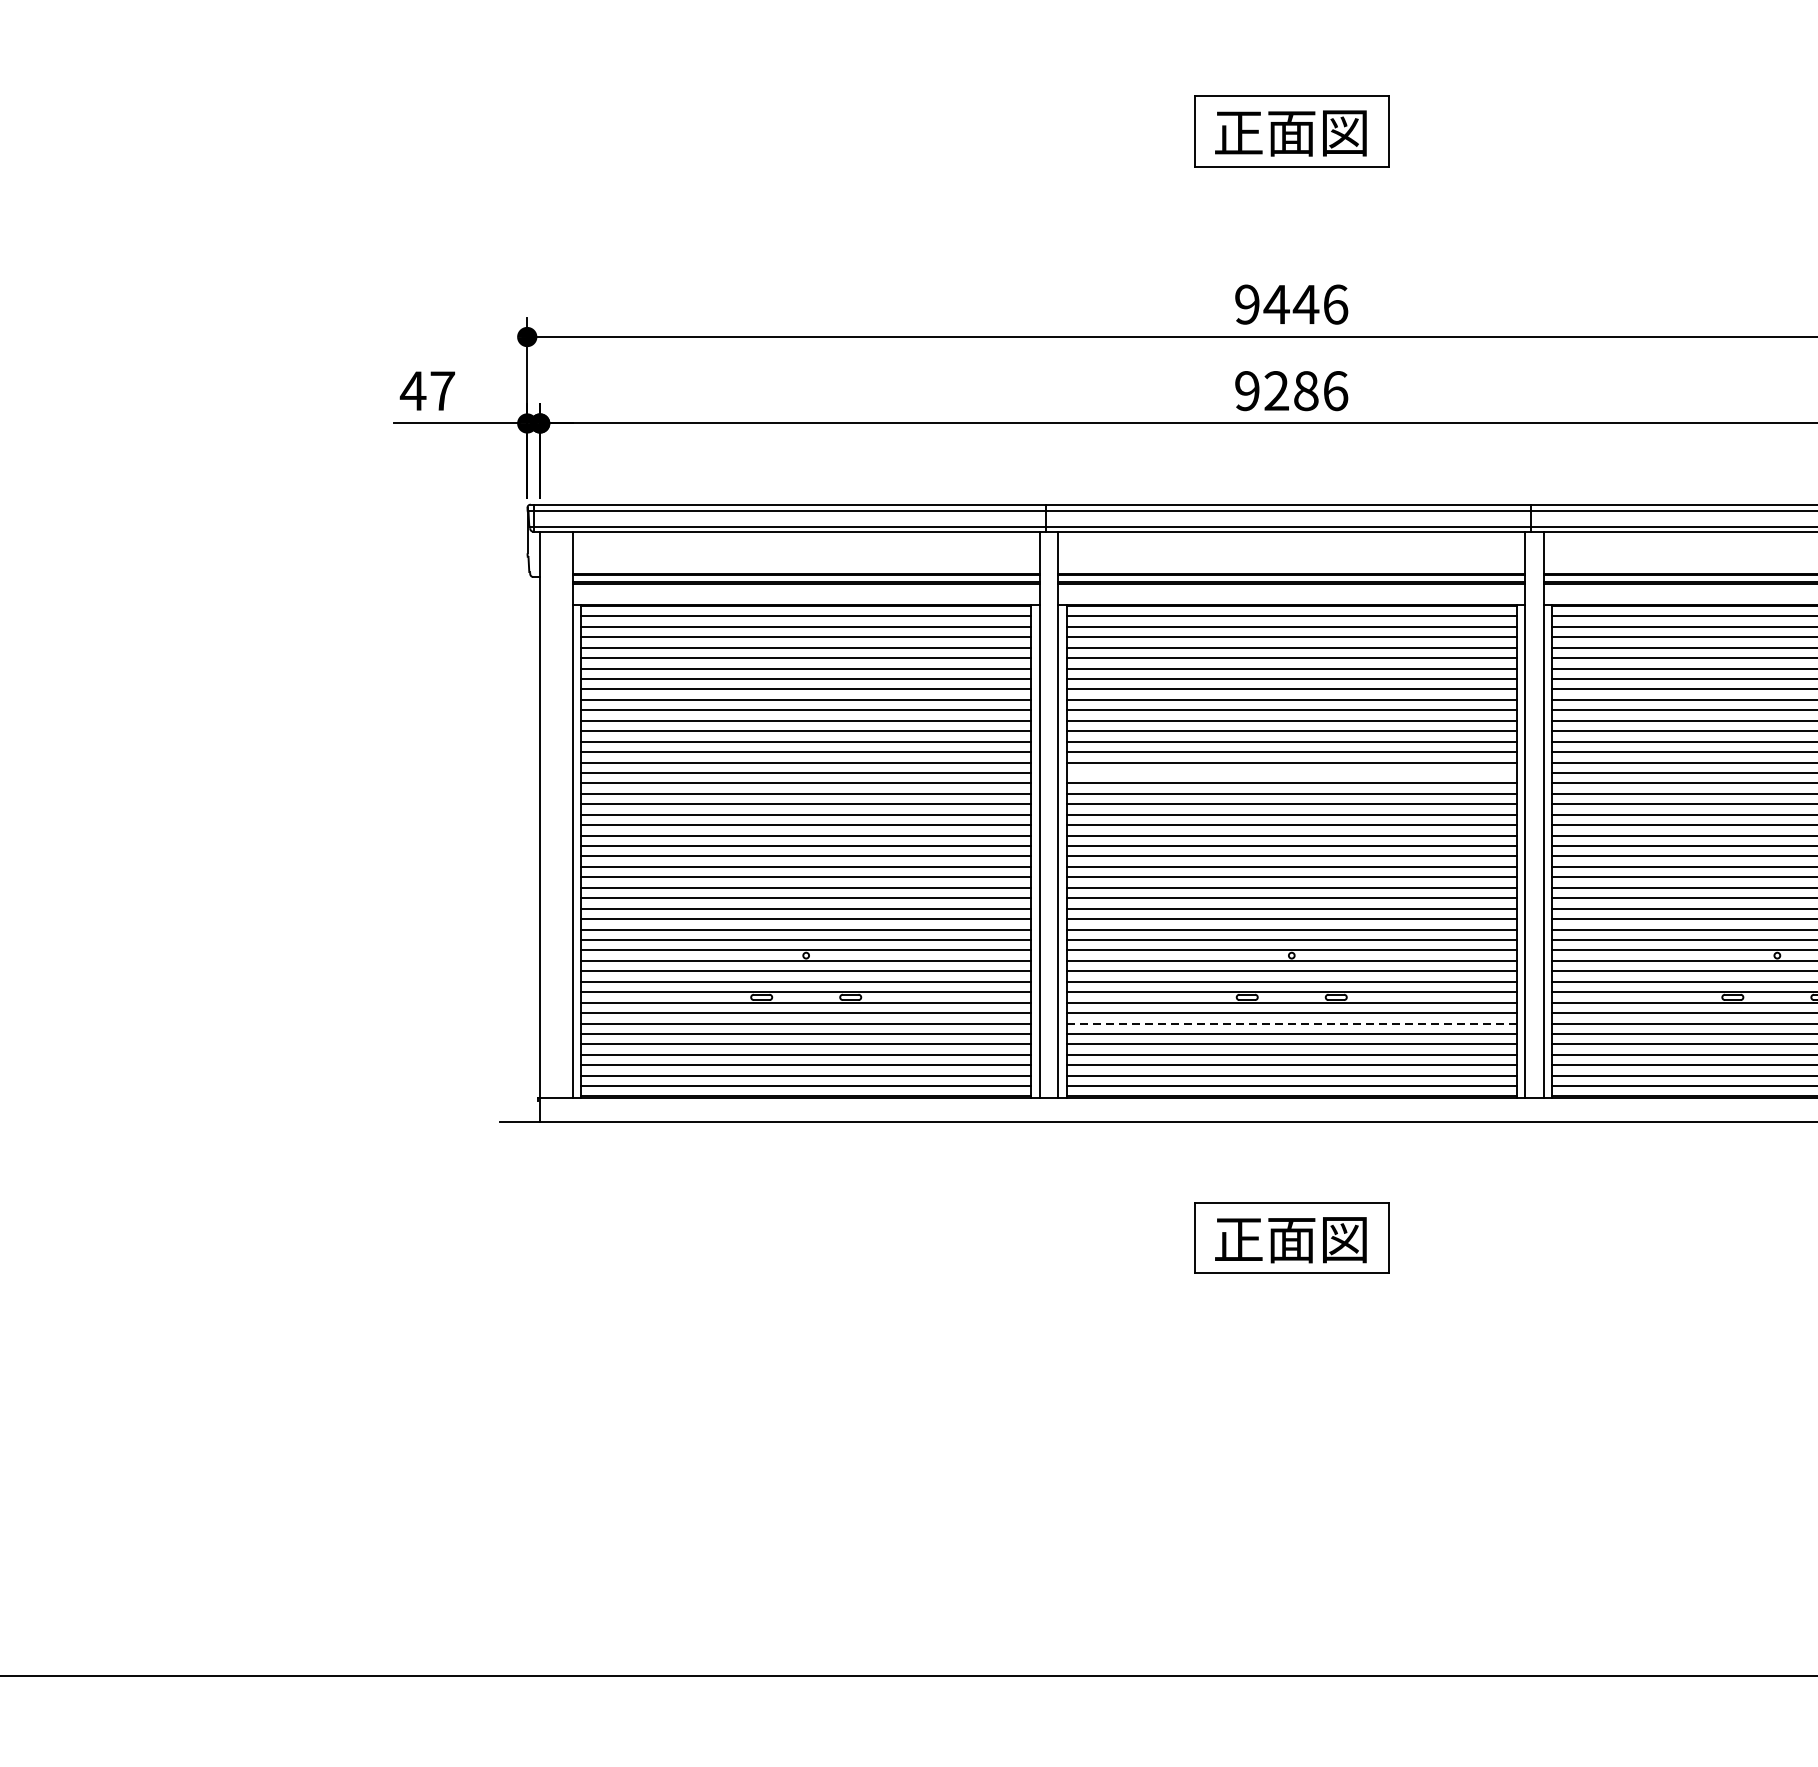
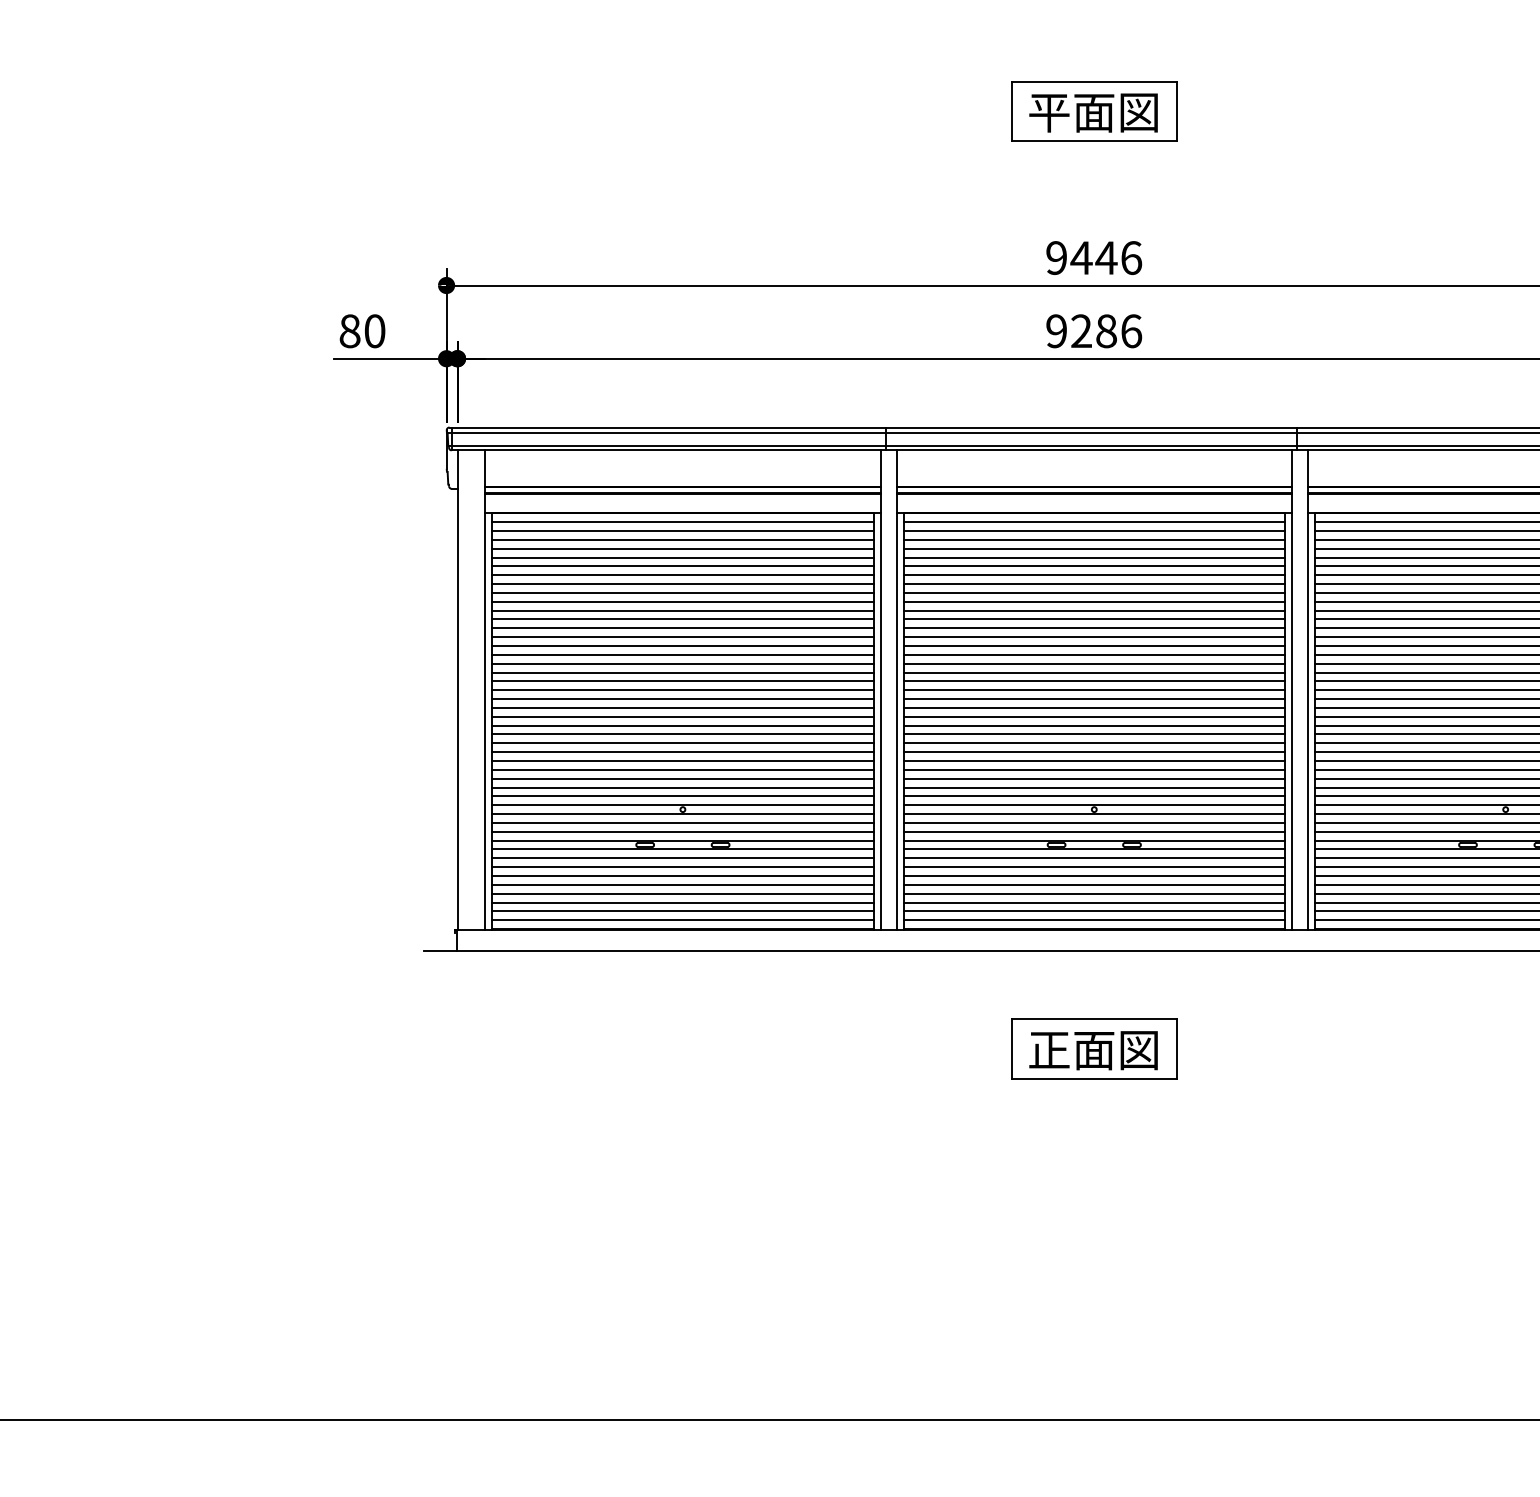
text: (1238, 134) -> (1049, 113), 正面図 -> 平面図
text: (426, 391) -> (361, 331), 47 -> 80
line: (1290, 772) -> (1093, 654), added
line: (1292, 1023) -> (1094, 867), dashed -> solid

